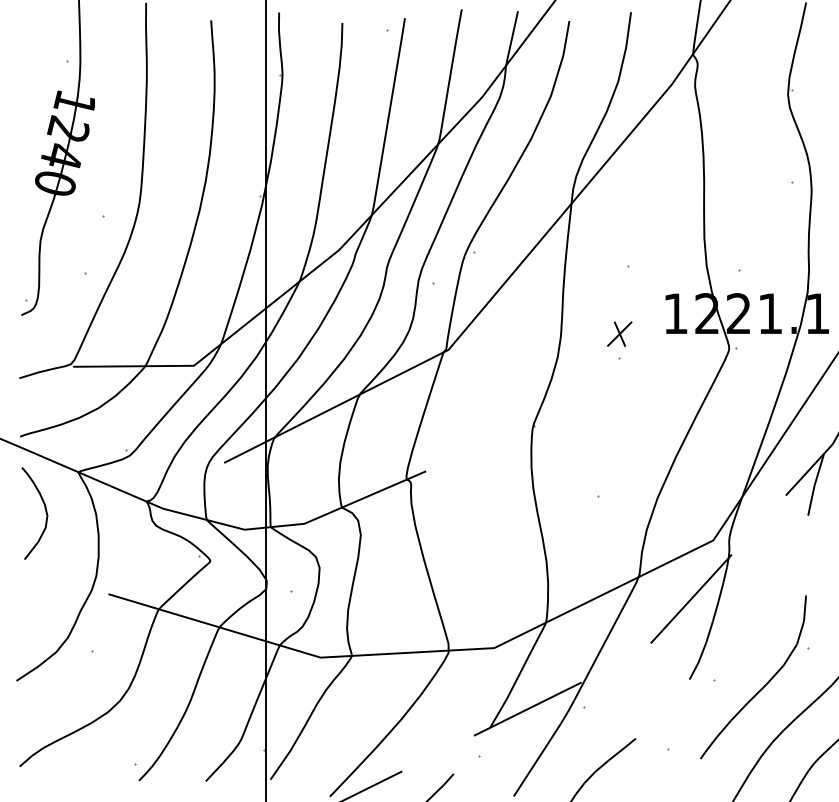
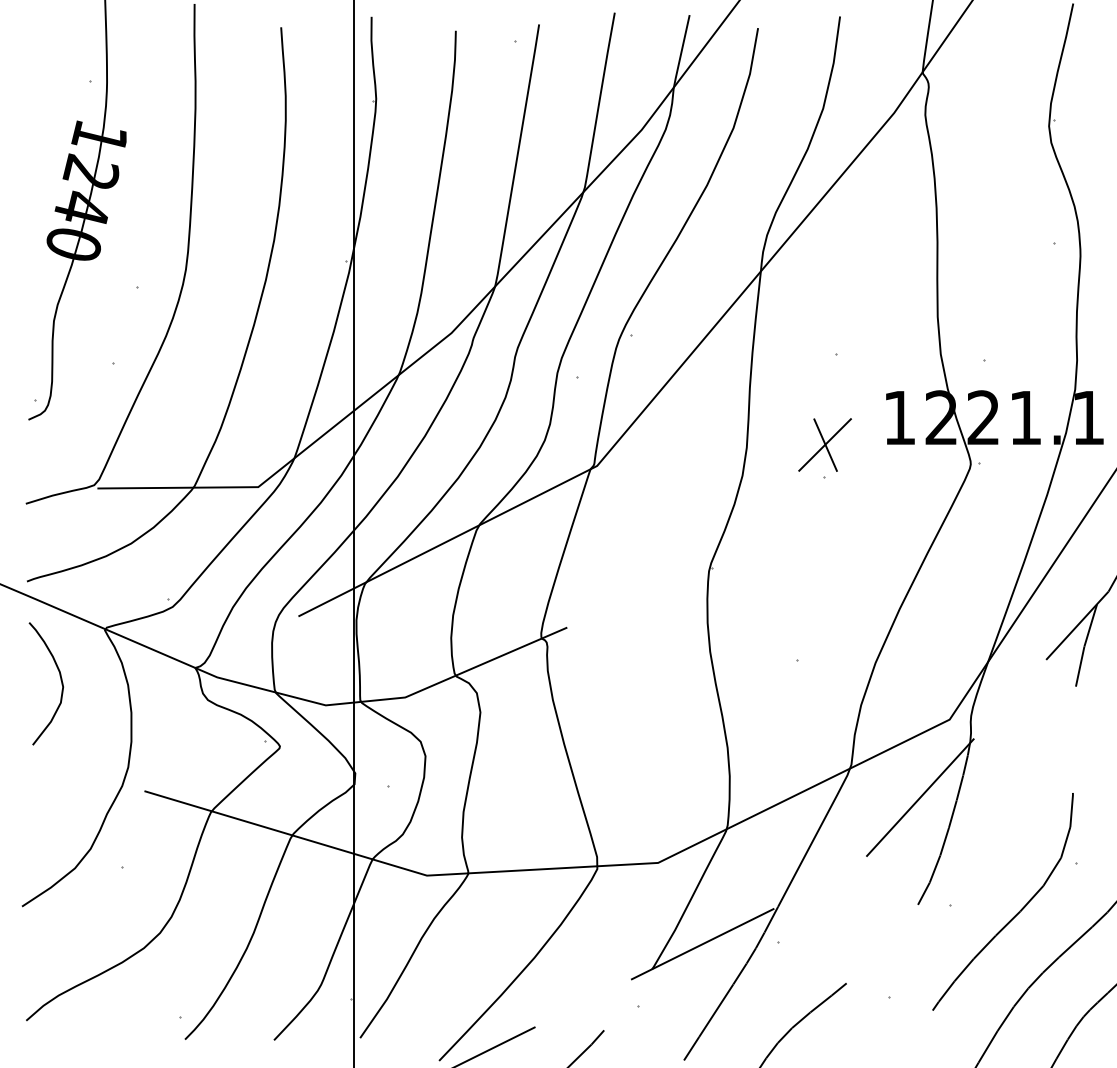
part: (619, 333) -> (824, 444), size x1.67

